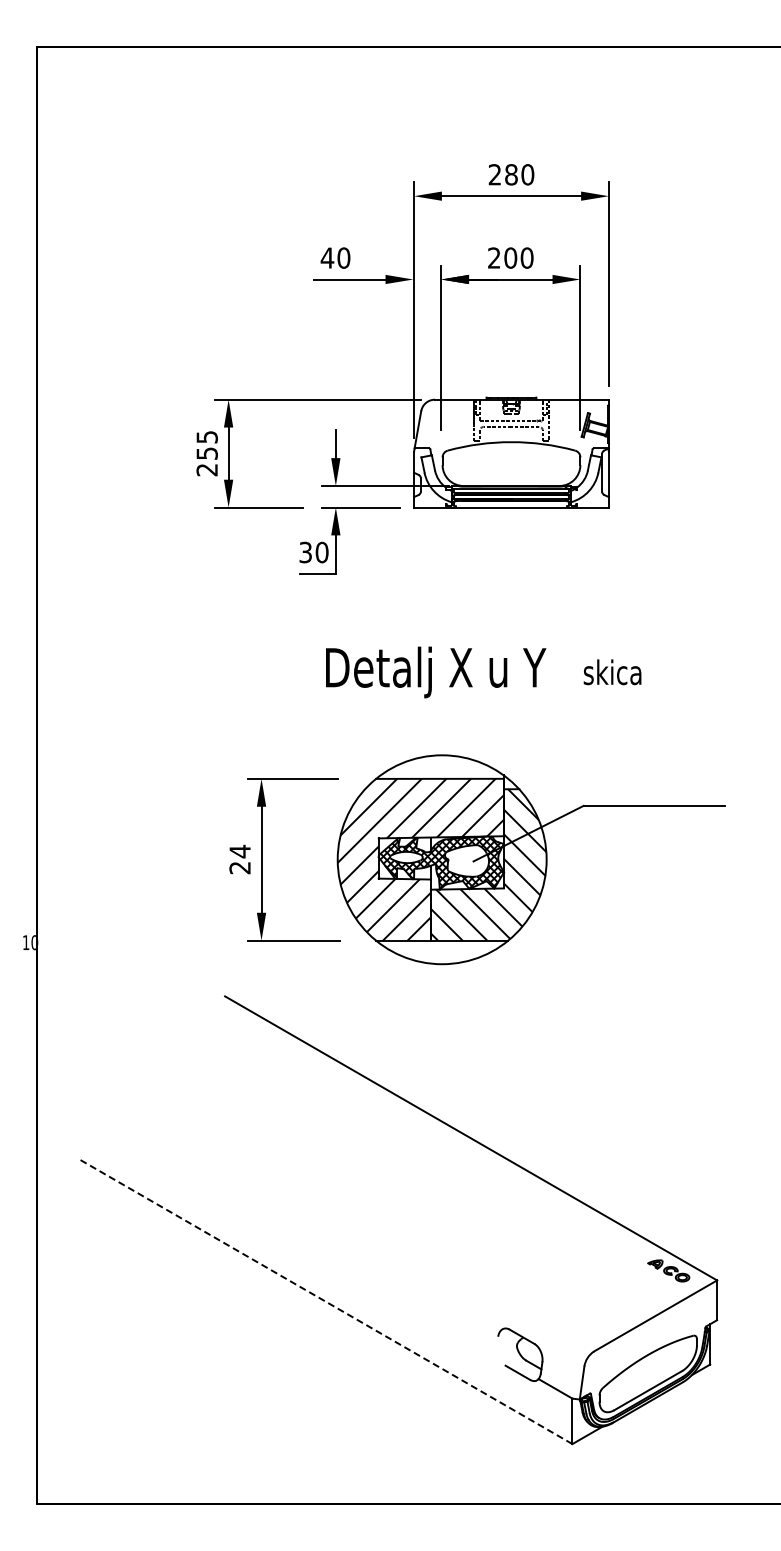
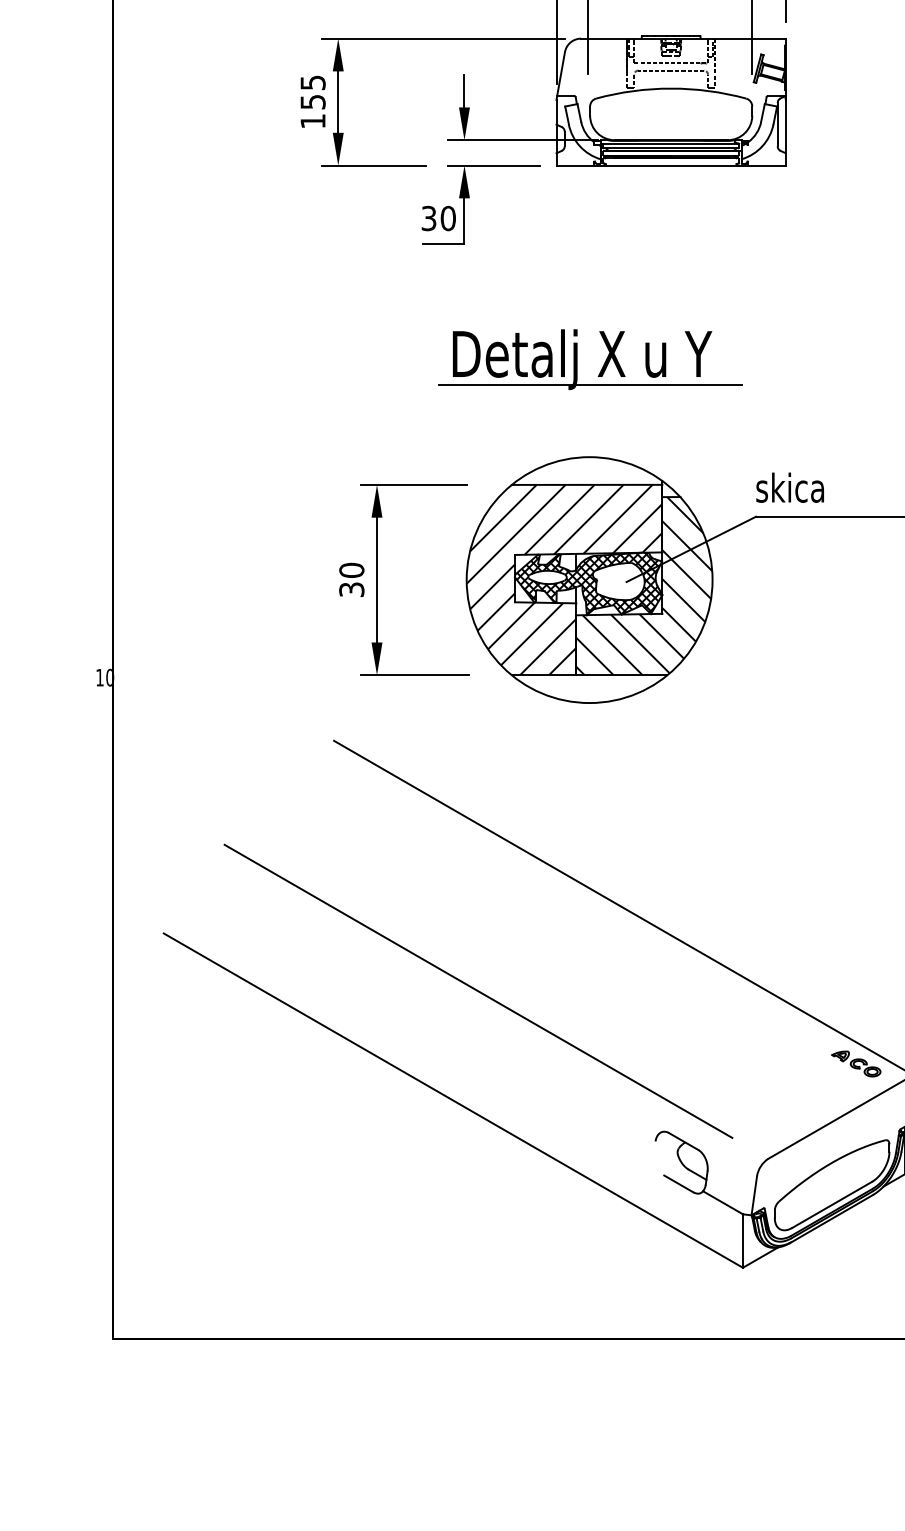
text: (206, 470) -> (312, 121), 255 -> 155
text: (612, 672) -> (790, 487), moved
line: (442, 694) -> (589, 385), added
text: (239, 859) -> (351, 579), 24 -> 30
line: (347, 1208) -> (478, 990), added
line: (325, 1301) -> (452, 1099), dashed -> solid

